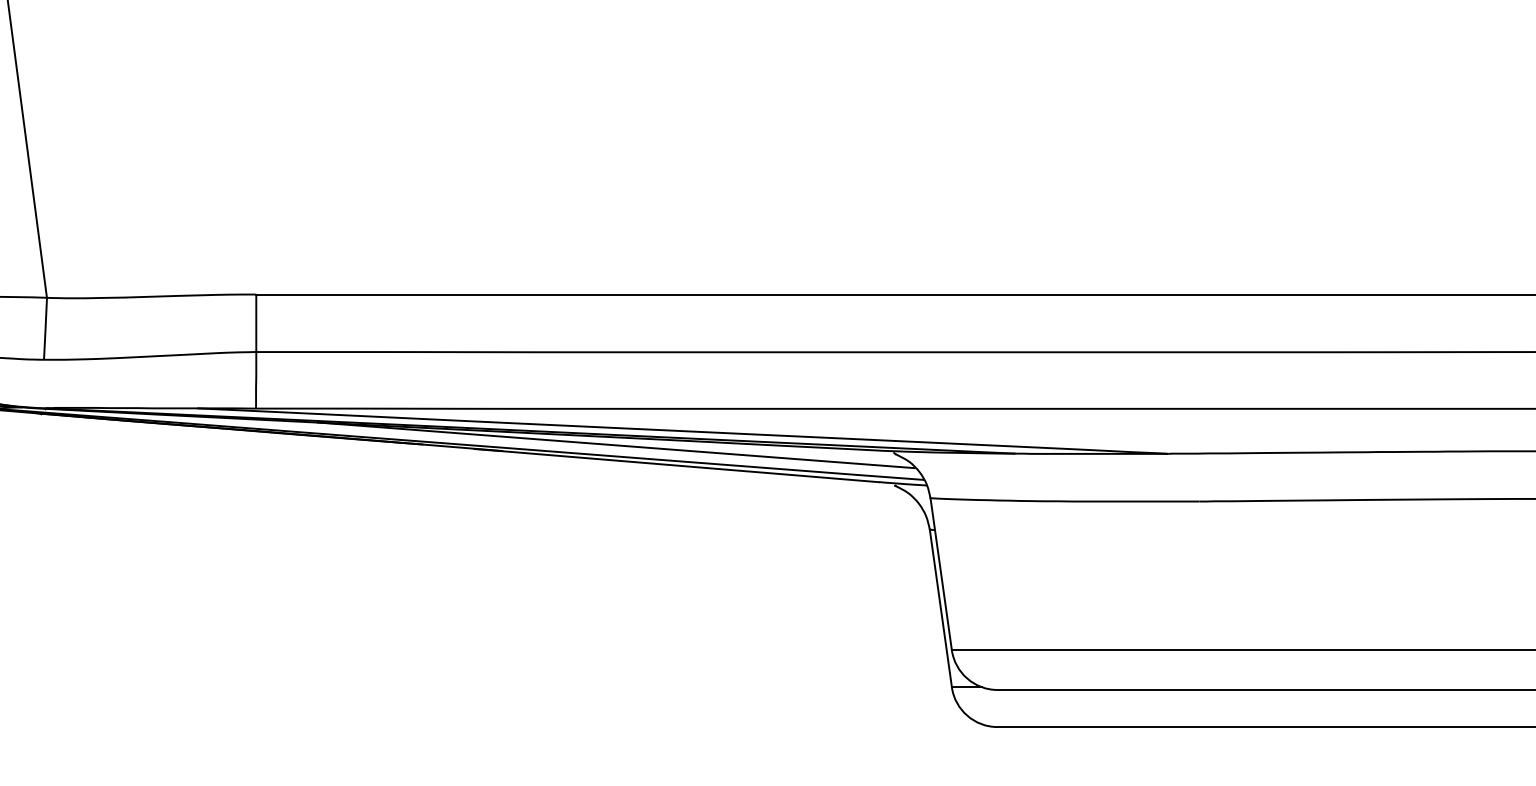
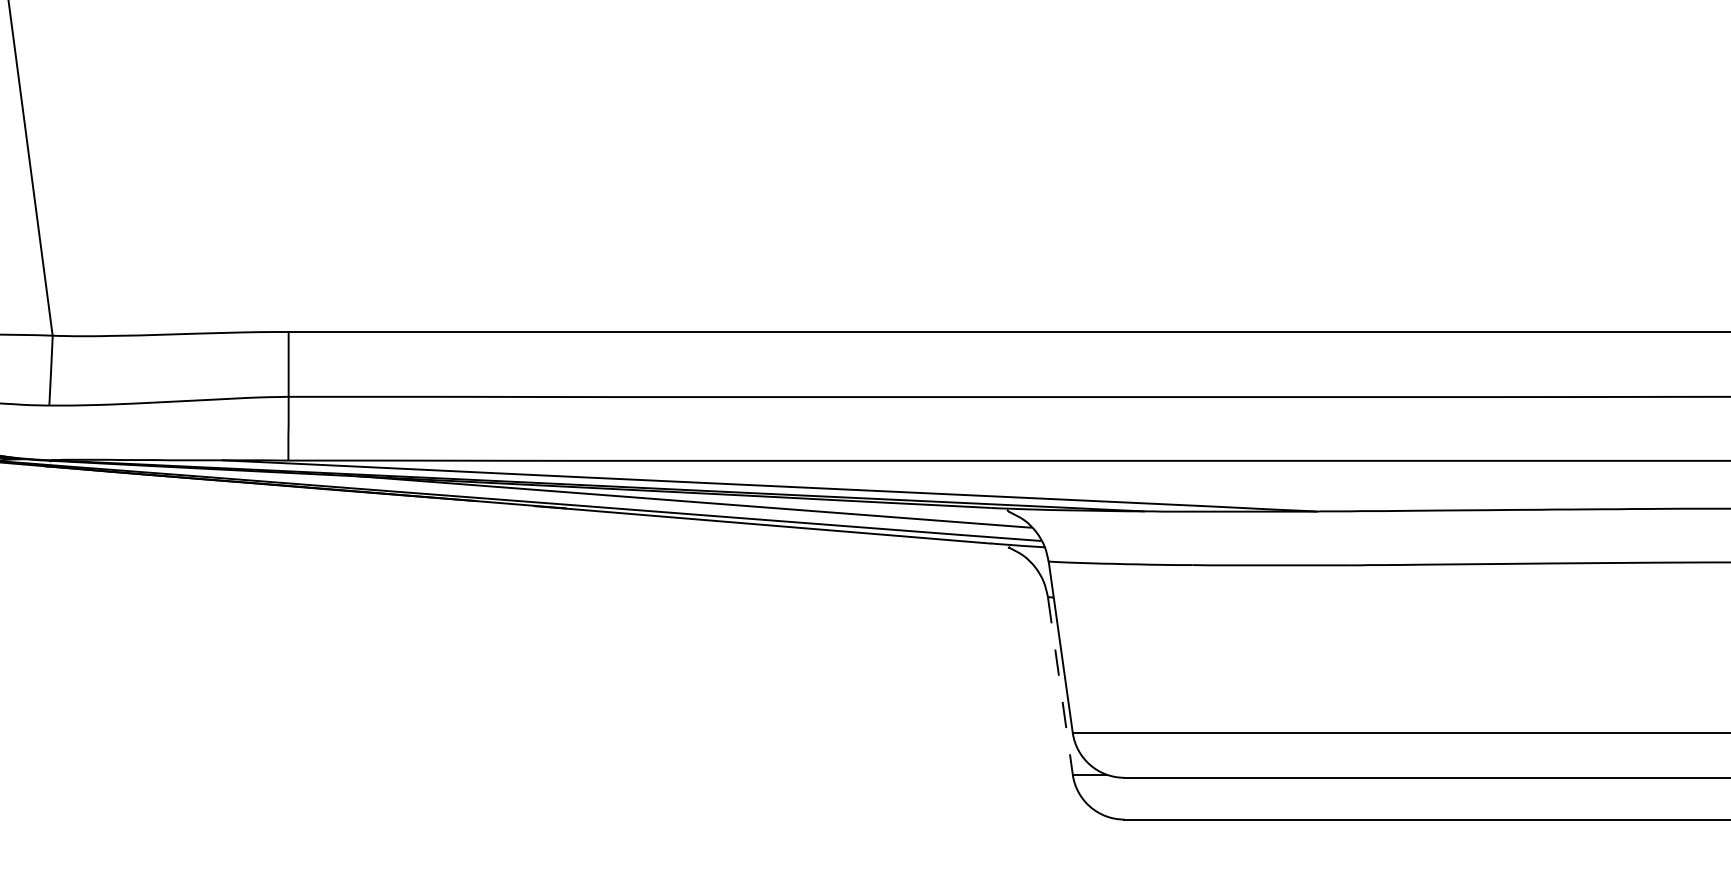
line: (940, 608) -> (1059, 685), solid -> dashed

